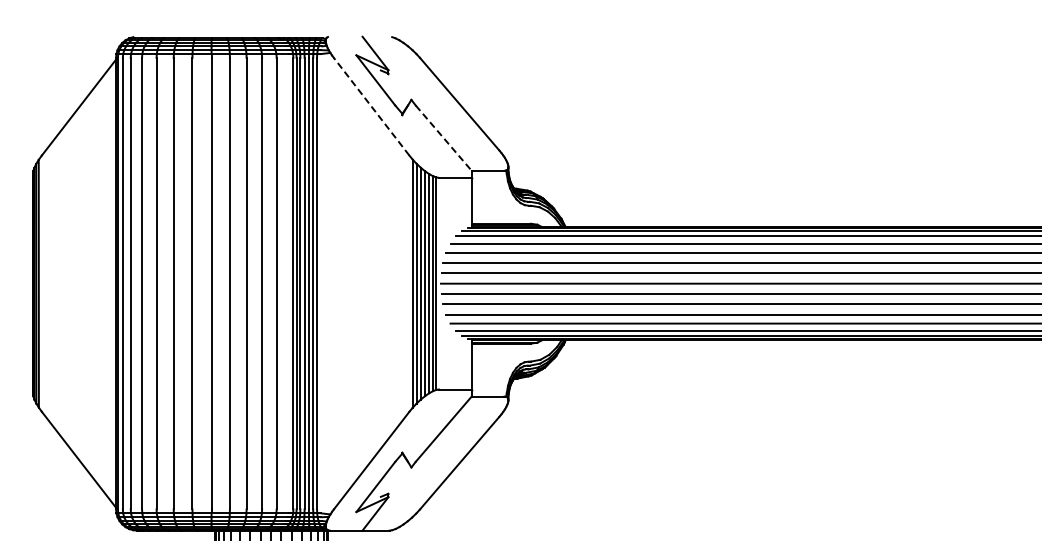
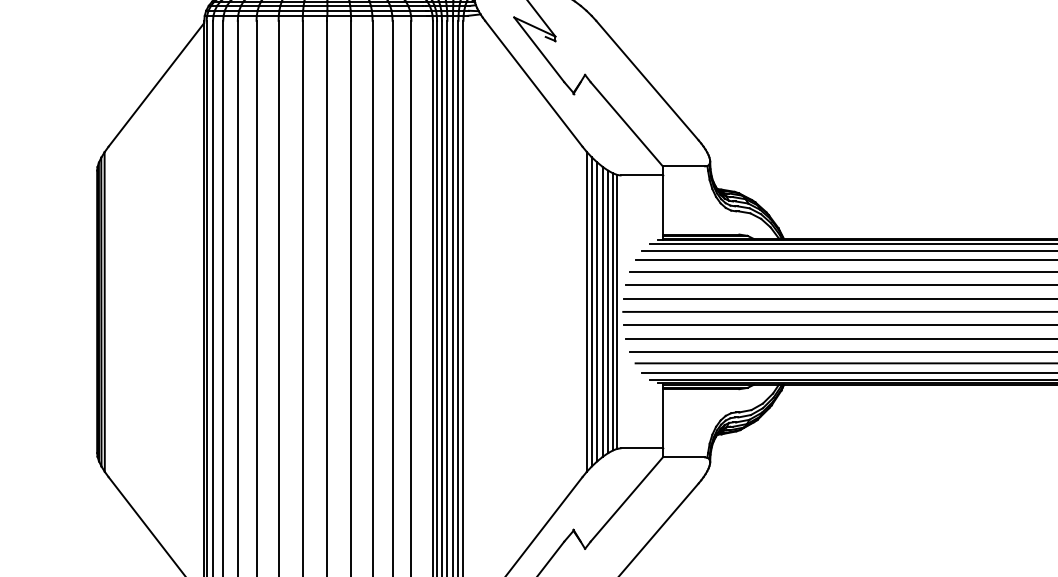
line: (371, 106) -> (533, 83), dashed -> solid
line: (444, 138) -> (627, 124), dashed -> solid

